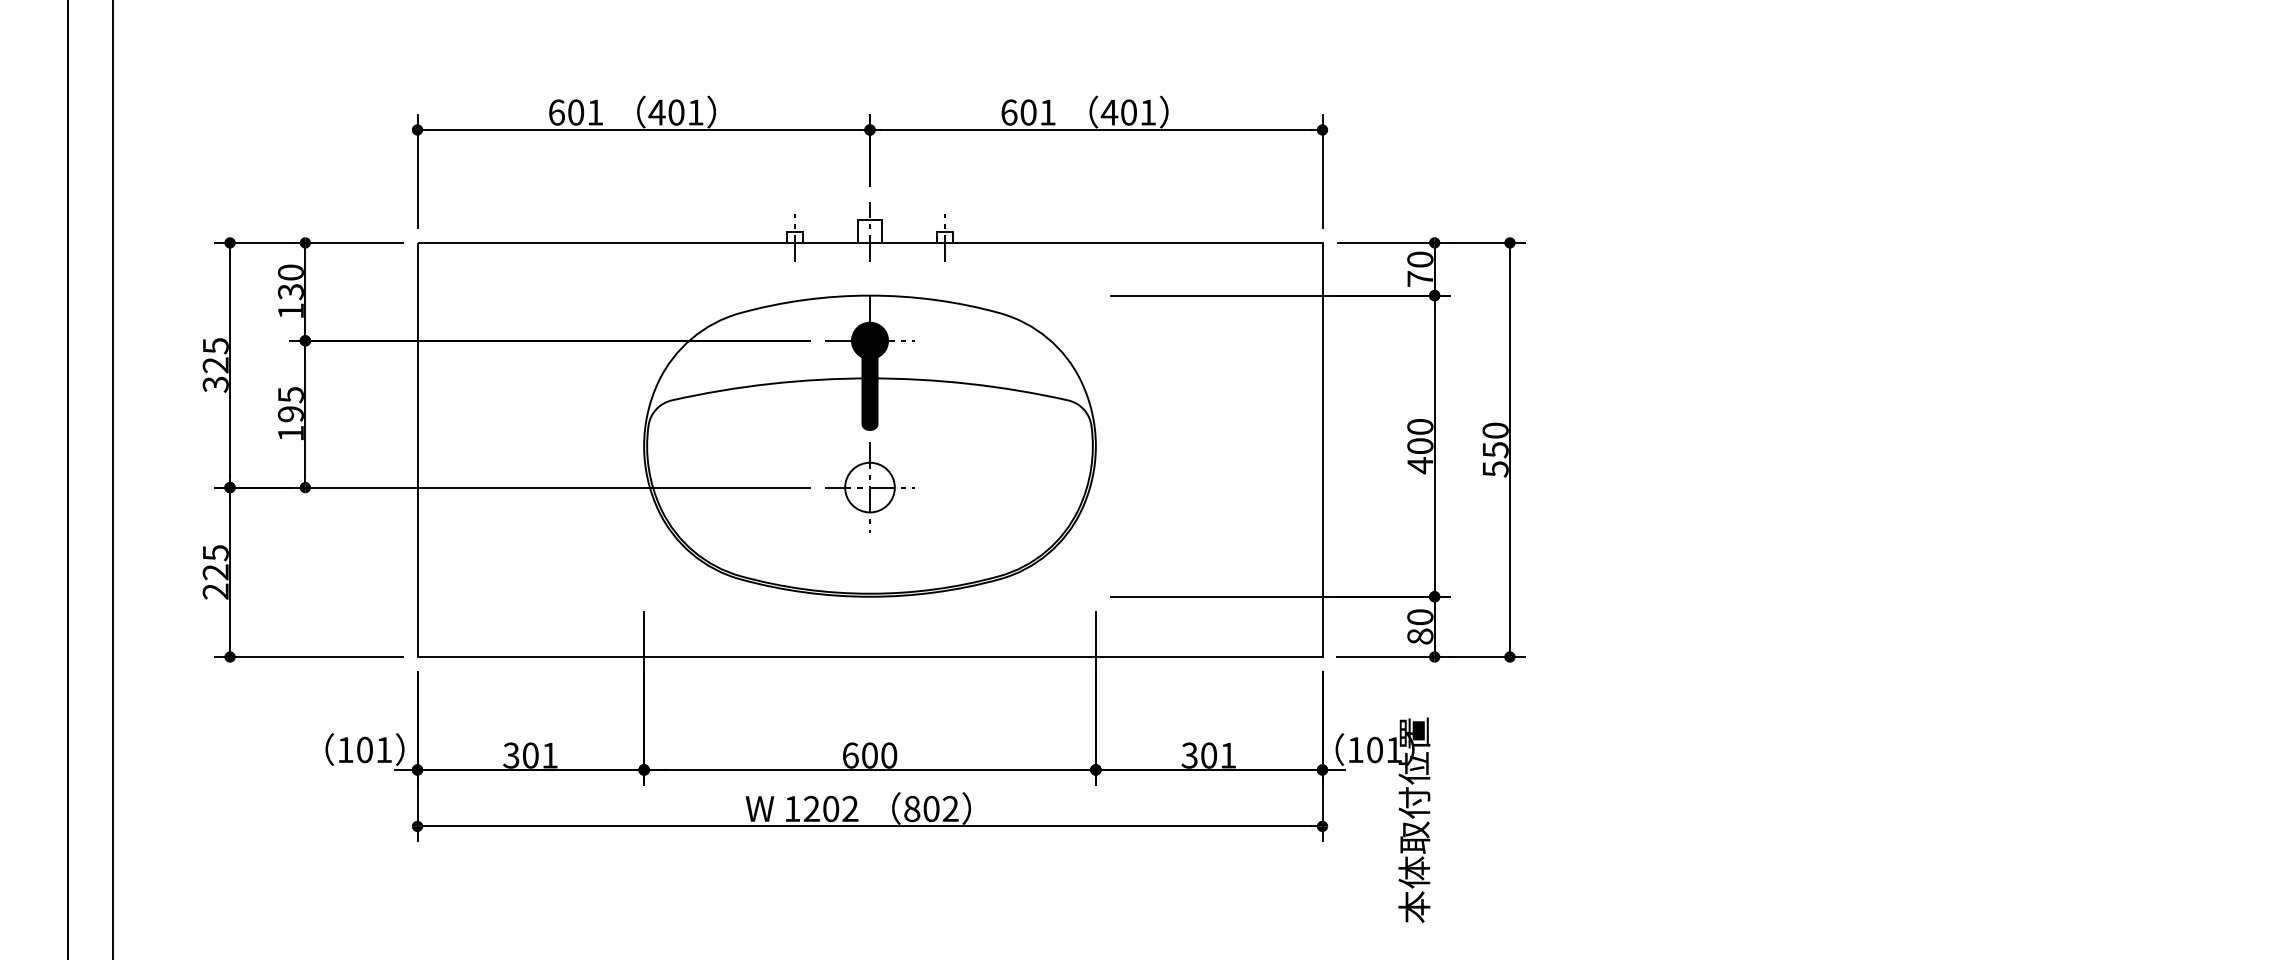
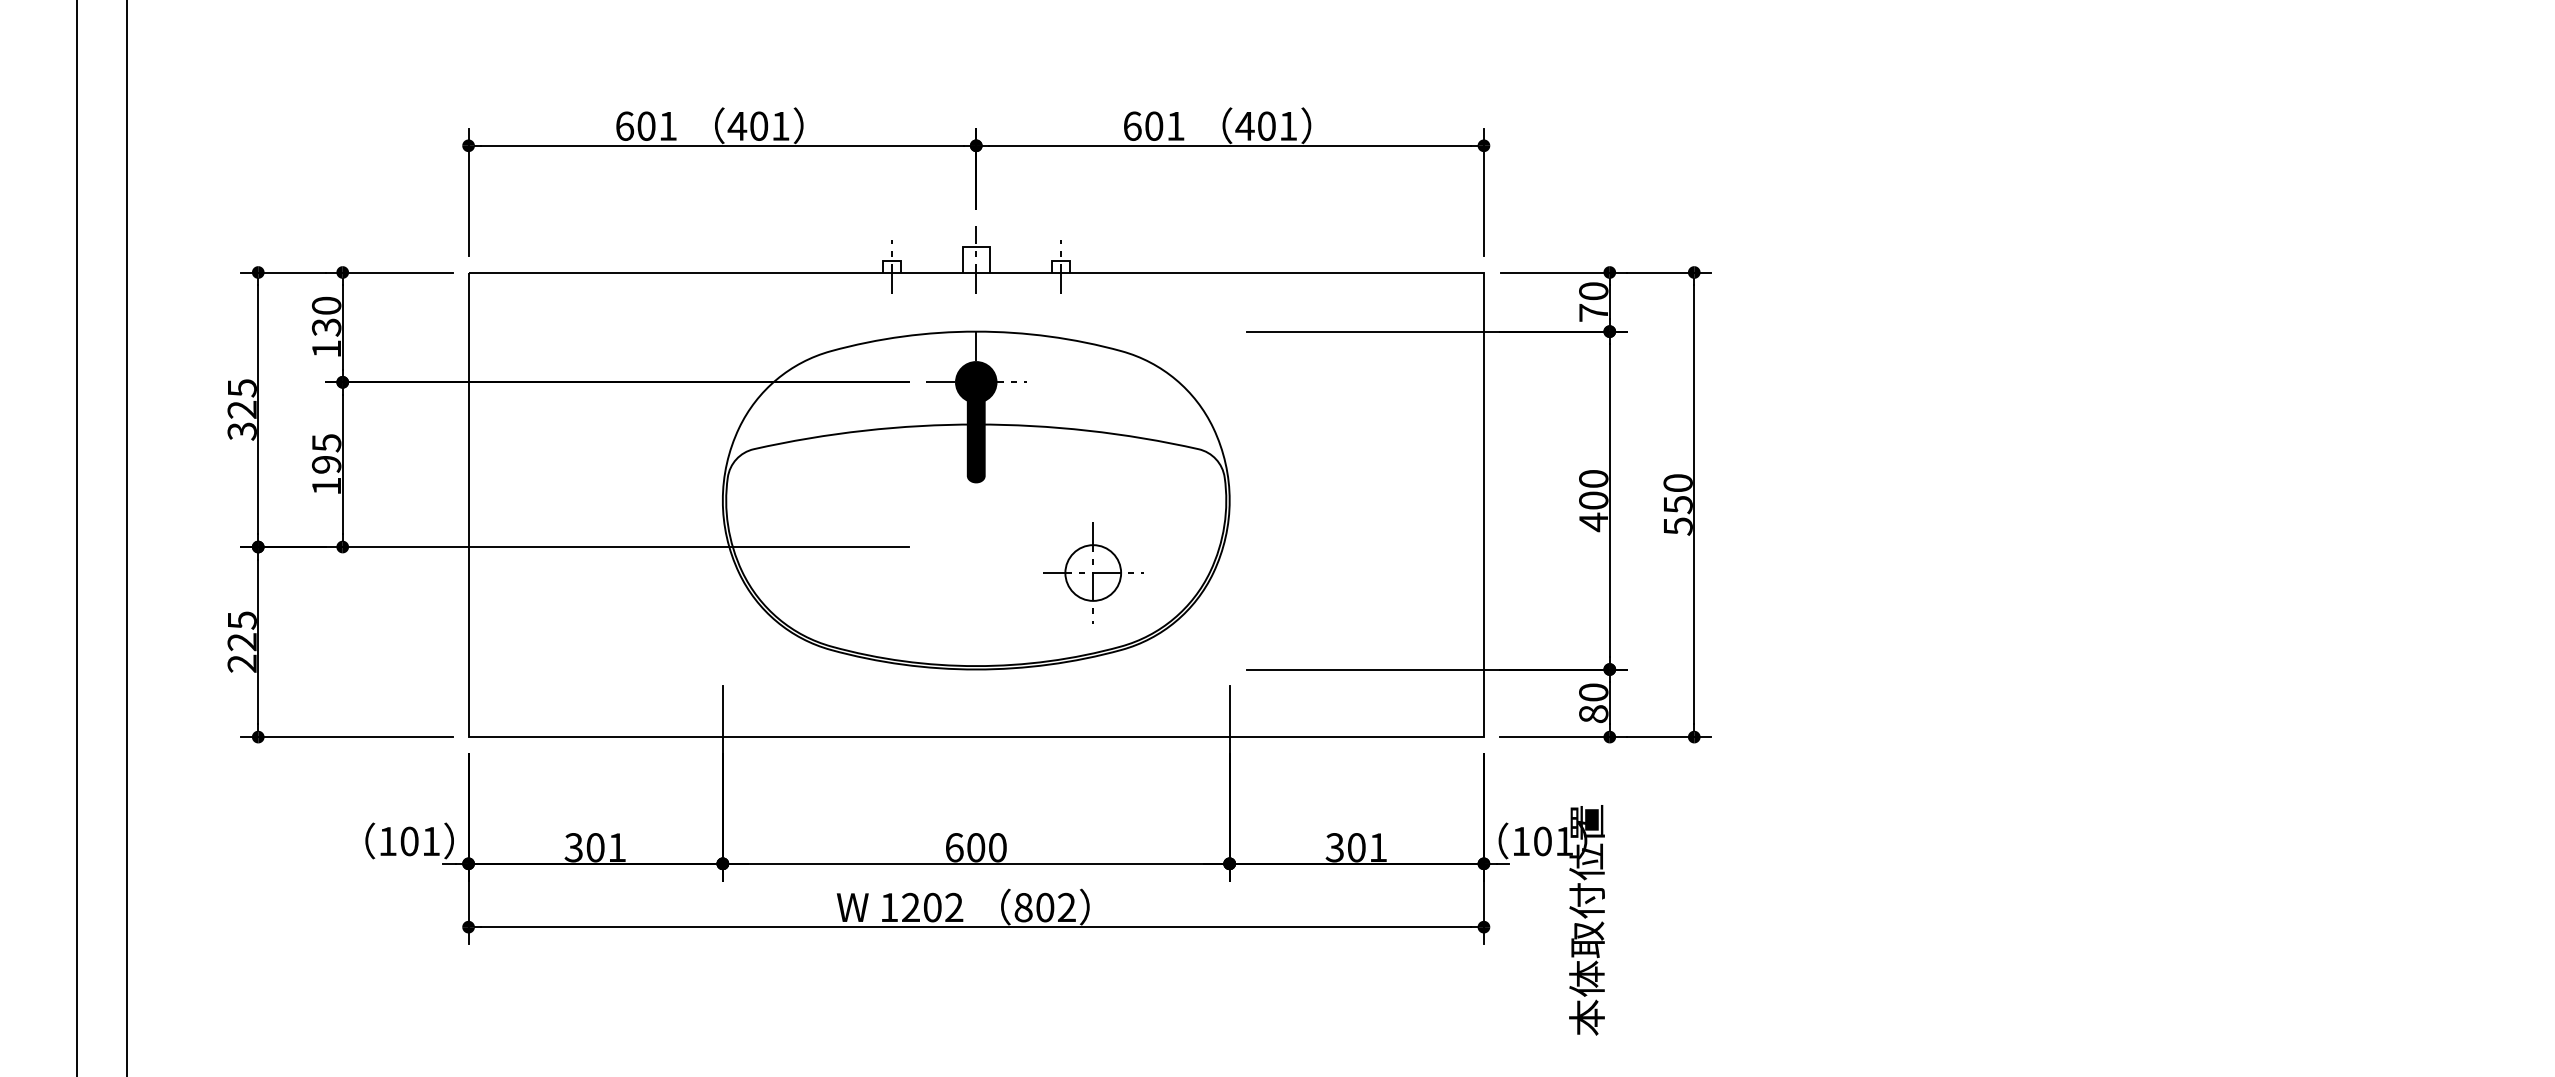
part: (870, 487) -> (1093, 572), moved

